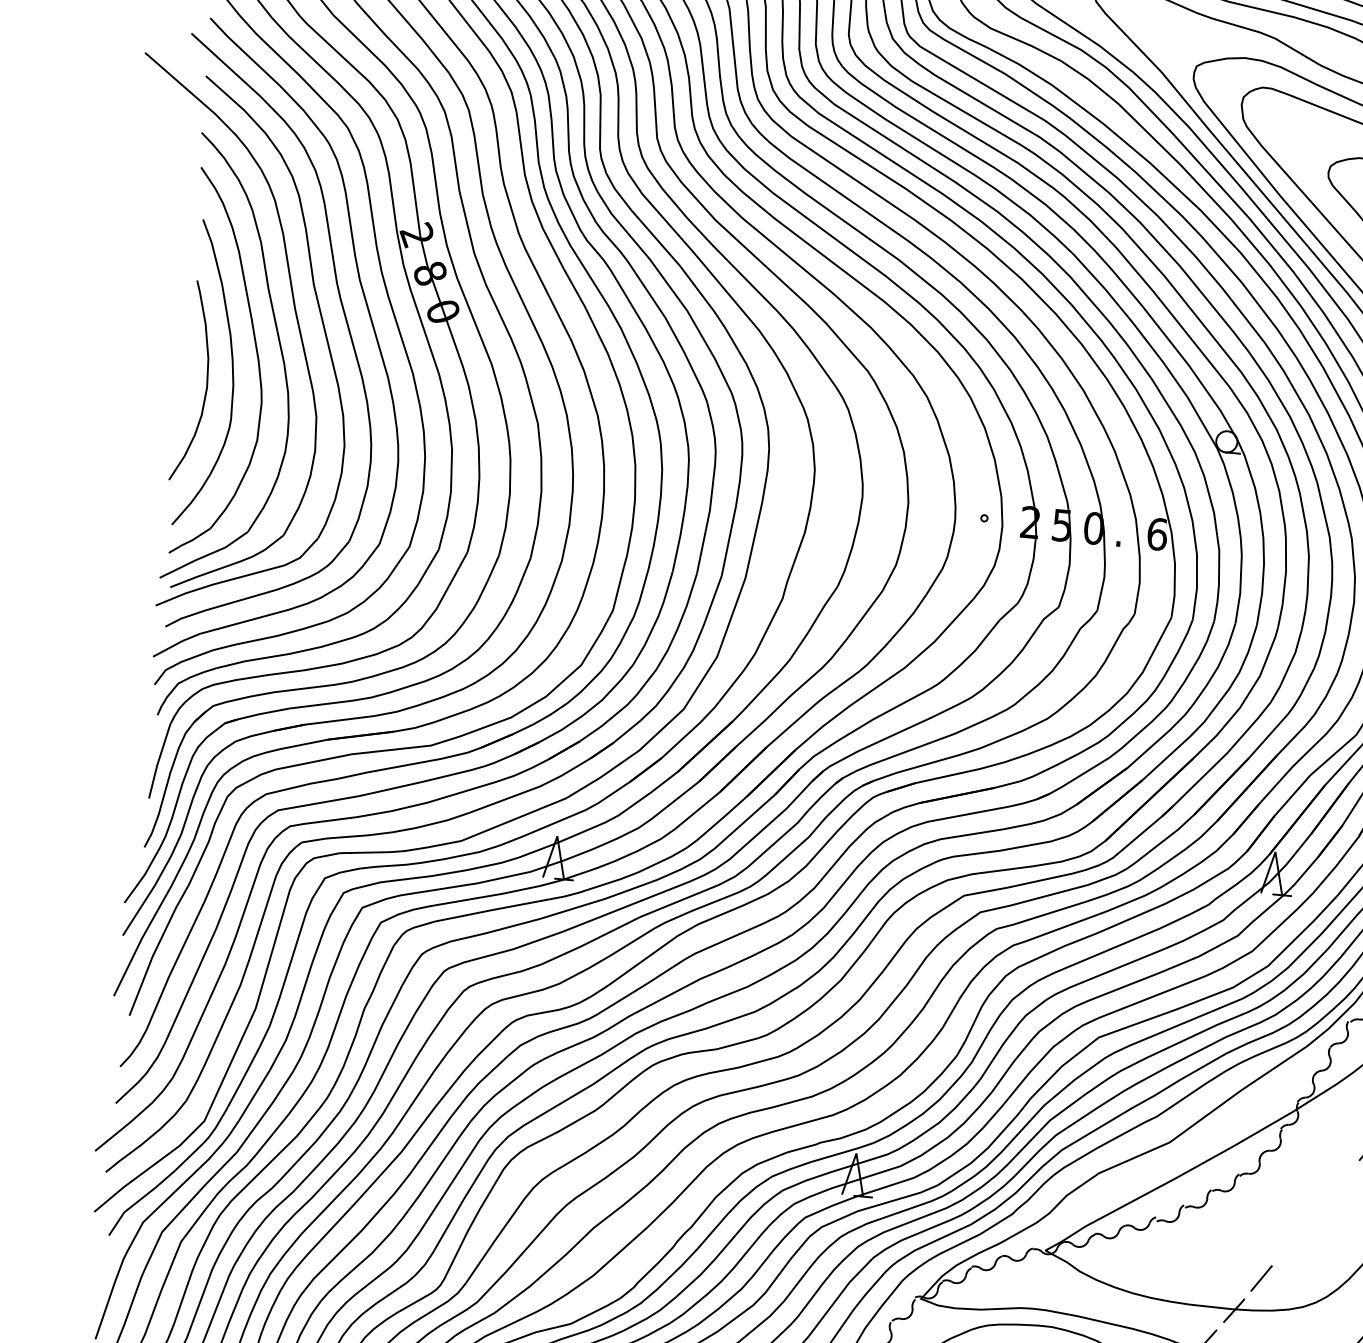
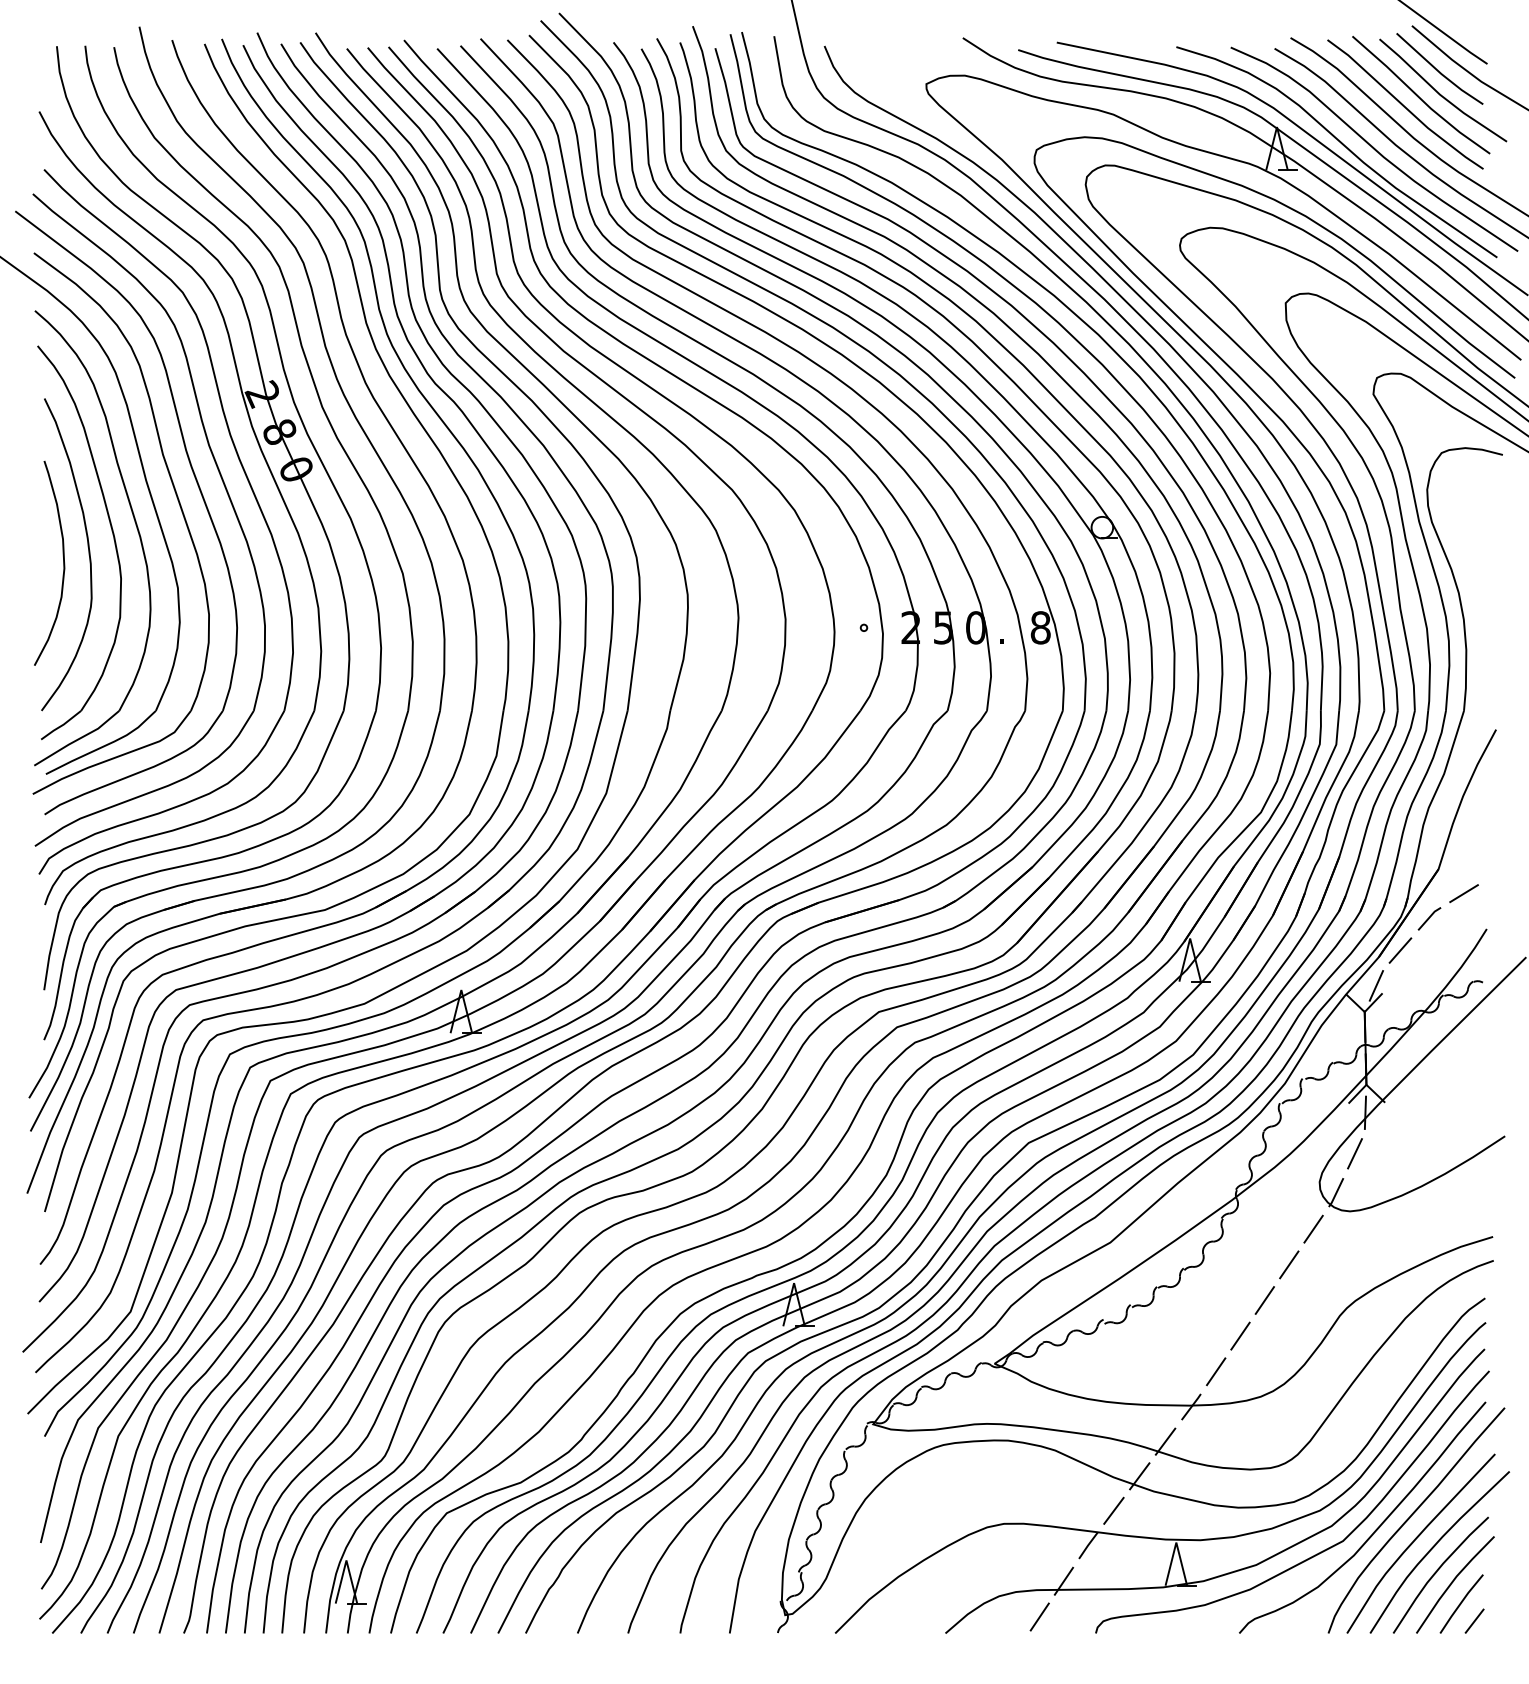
text: (1157, 533) -> (1040, 627), 6 -> 8
line: (1343, 1180) -> (1289, 1264), added
line: (1315, 1213) -> (1264, 1300), added
line: (1288, 1245) -> (1240, 1335), added

